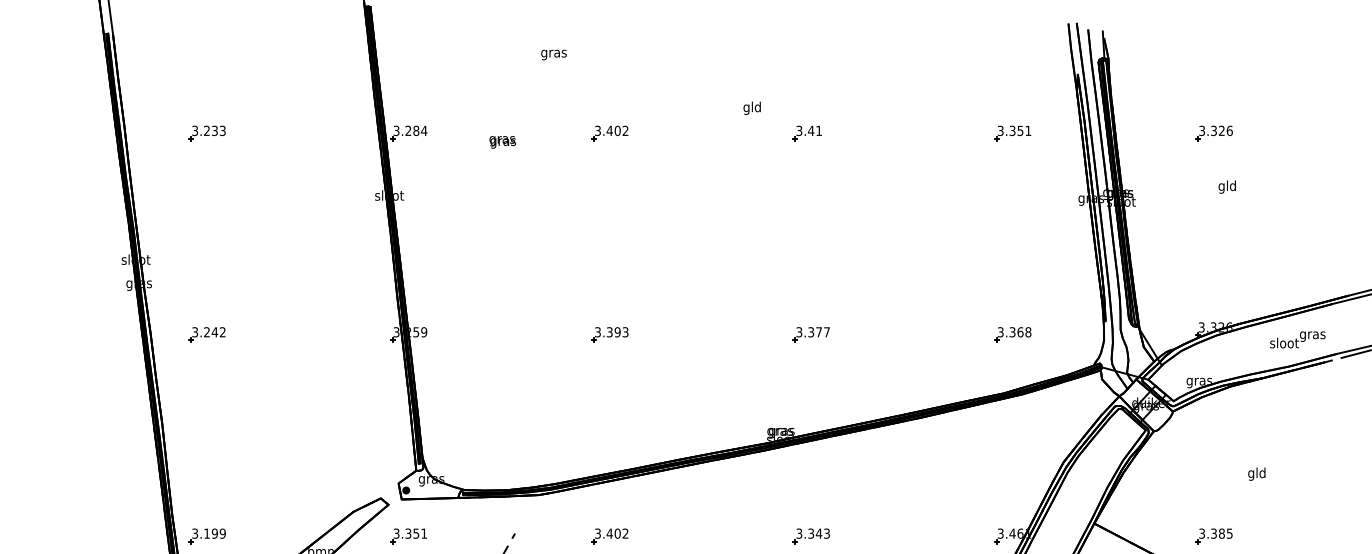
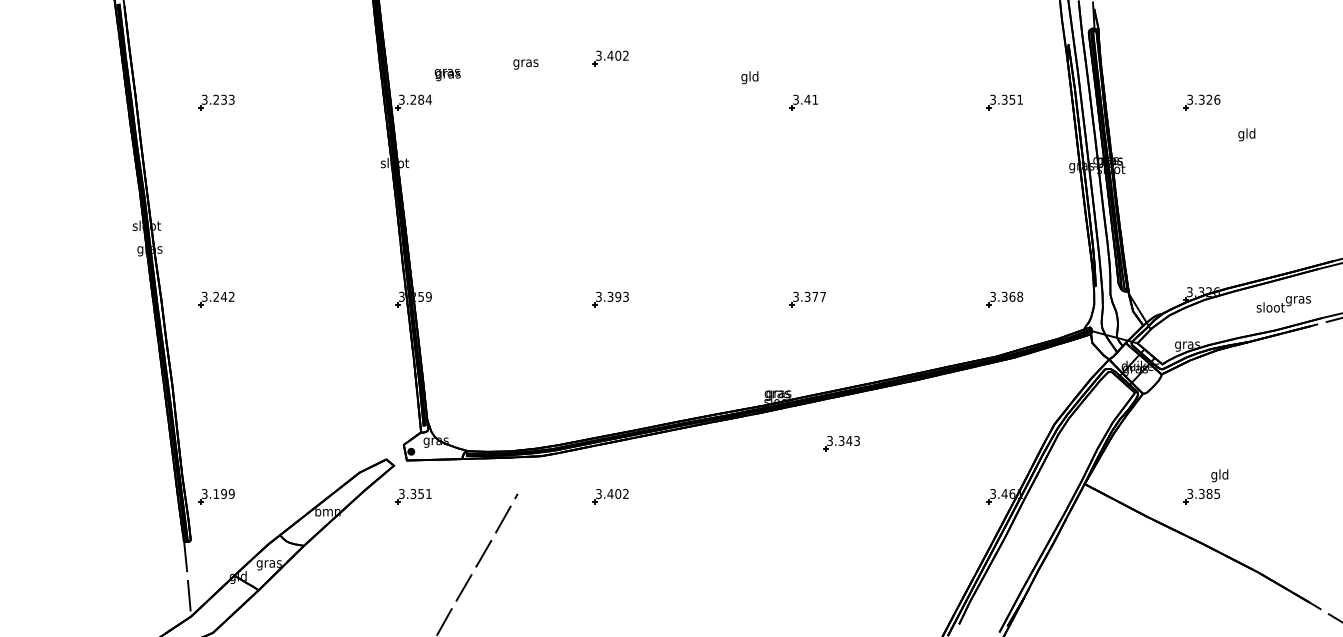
text: (553, 54) -> (525, 64), moved
part: (609, 133) -> (610, 58), moved
text: (502, 141) -> (447, 74), moved
text: (1226, 186) -> (1246, 134), moved
text: (1256, 473) -> (1219, 475), moved
part: (811, 536) -> (841, 443), moved

